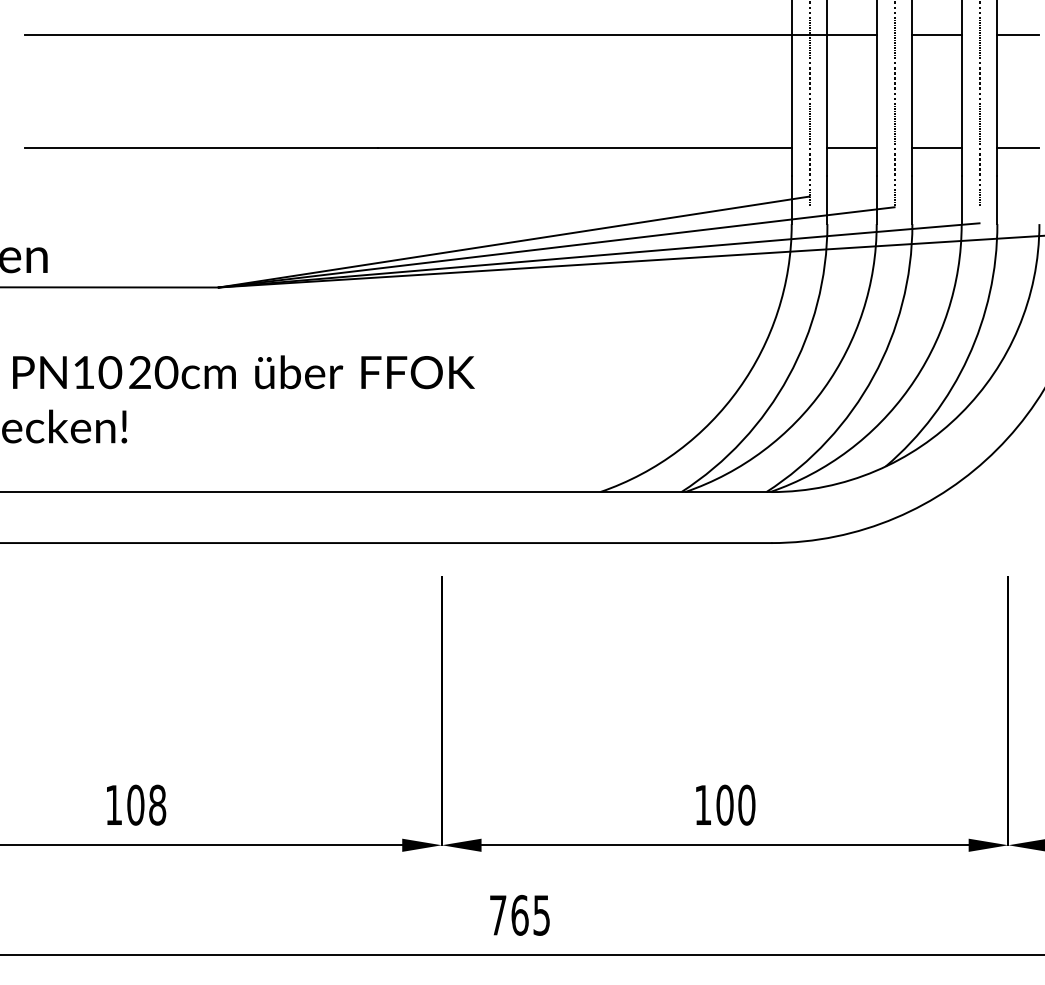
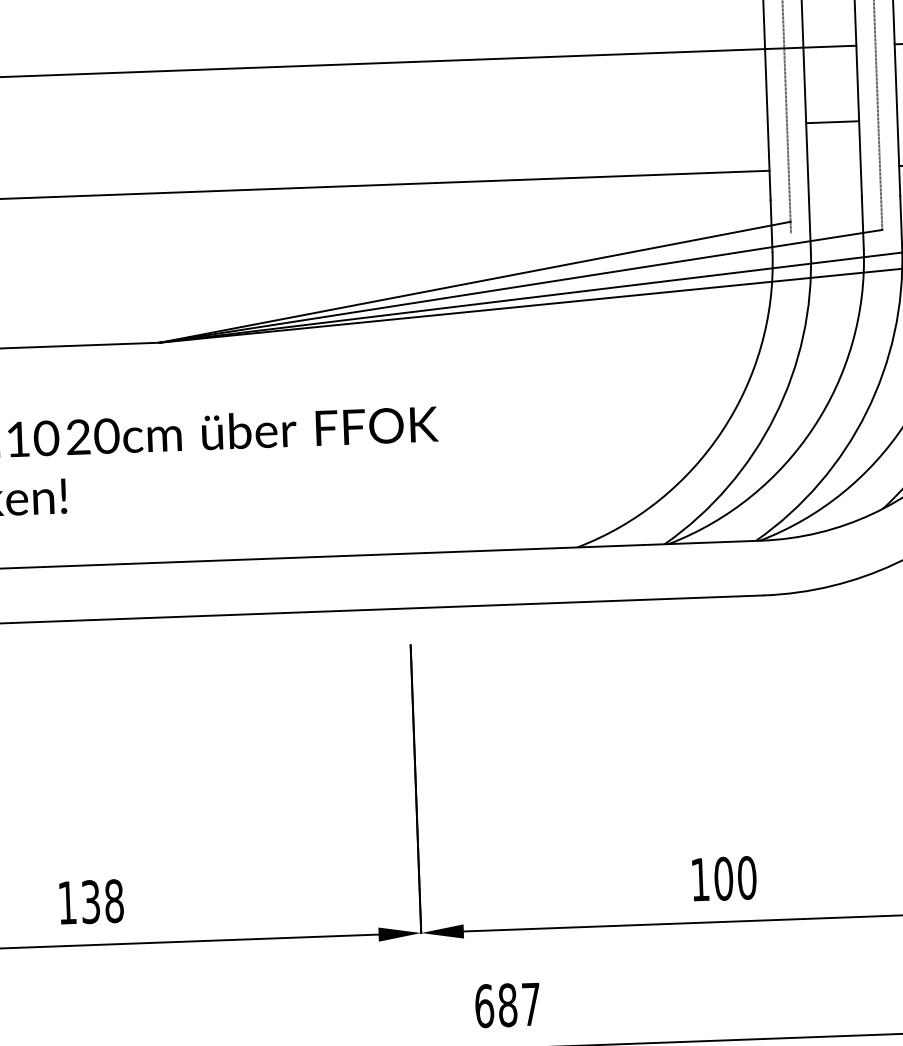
line: (851, 148) -> (832, 122), moved
text: (135, 804) -> (90, 901), 108 -> 138
text: (519, 914) -> (507, 1004), 765 -> 687

